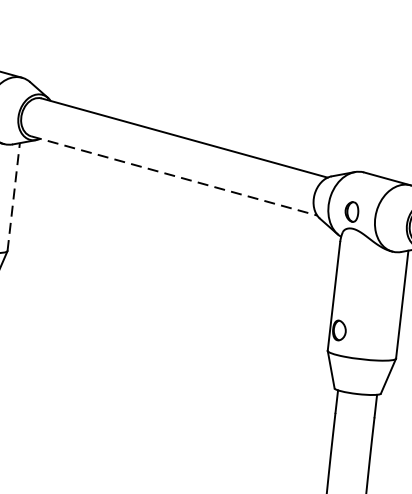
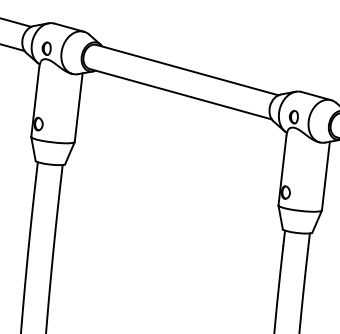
line: (175, 176) -> (181, 94), dashed -> solid
line: (13, 196) -> (78, 107), dashed -> solid

